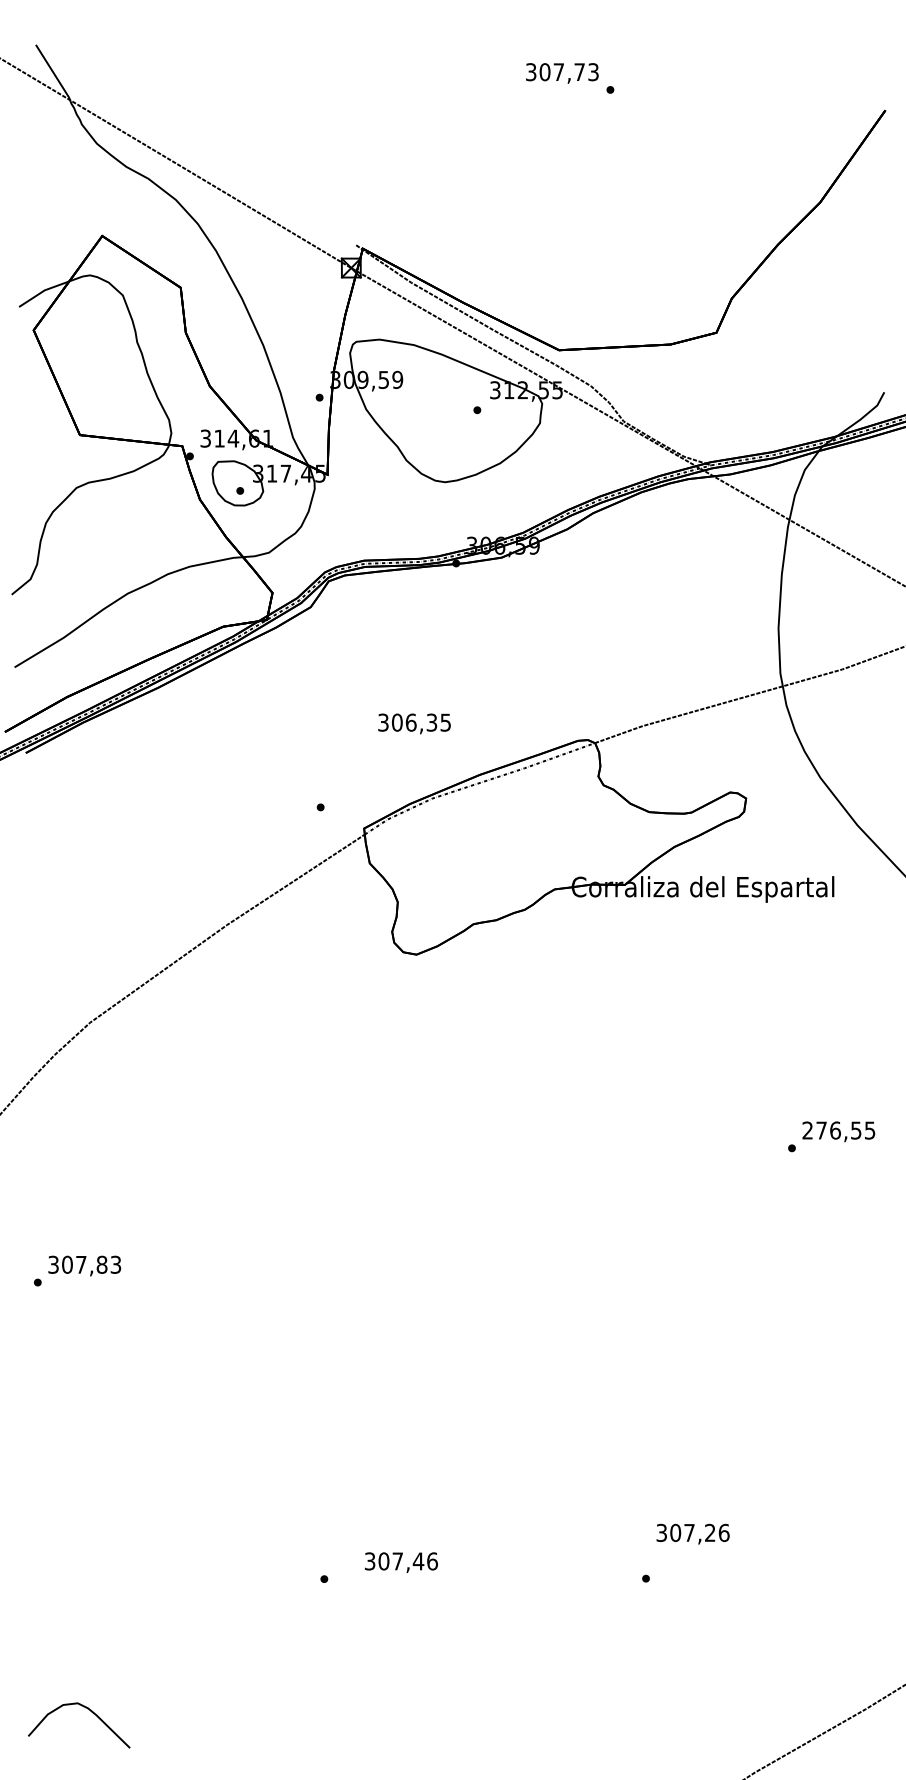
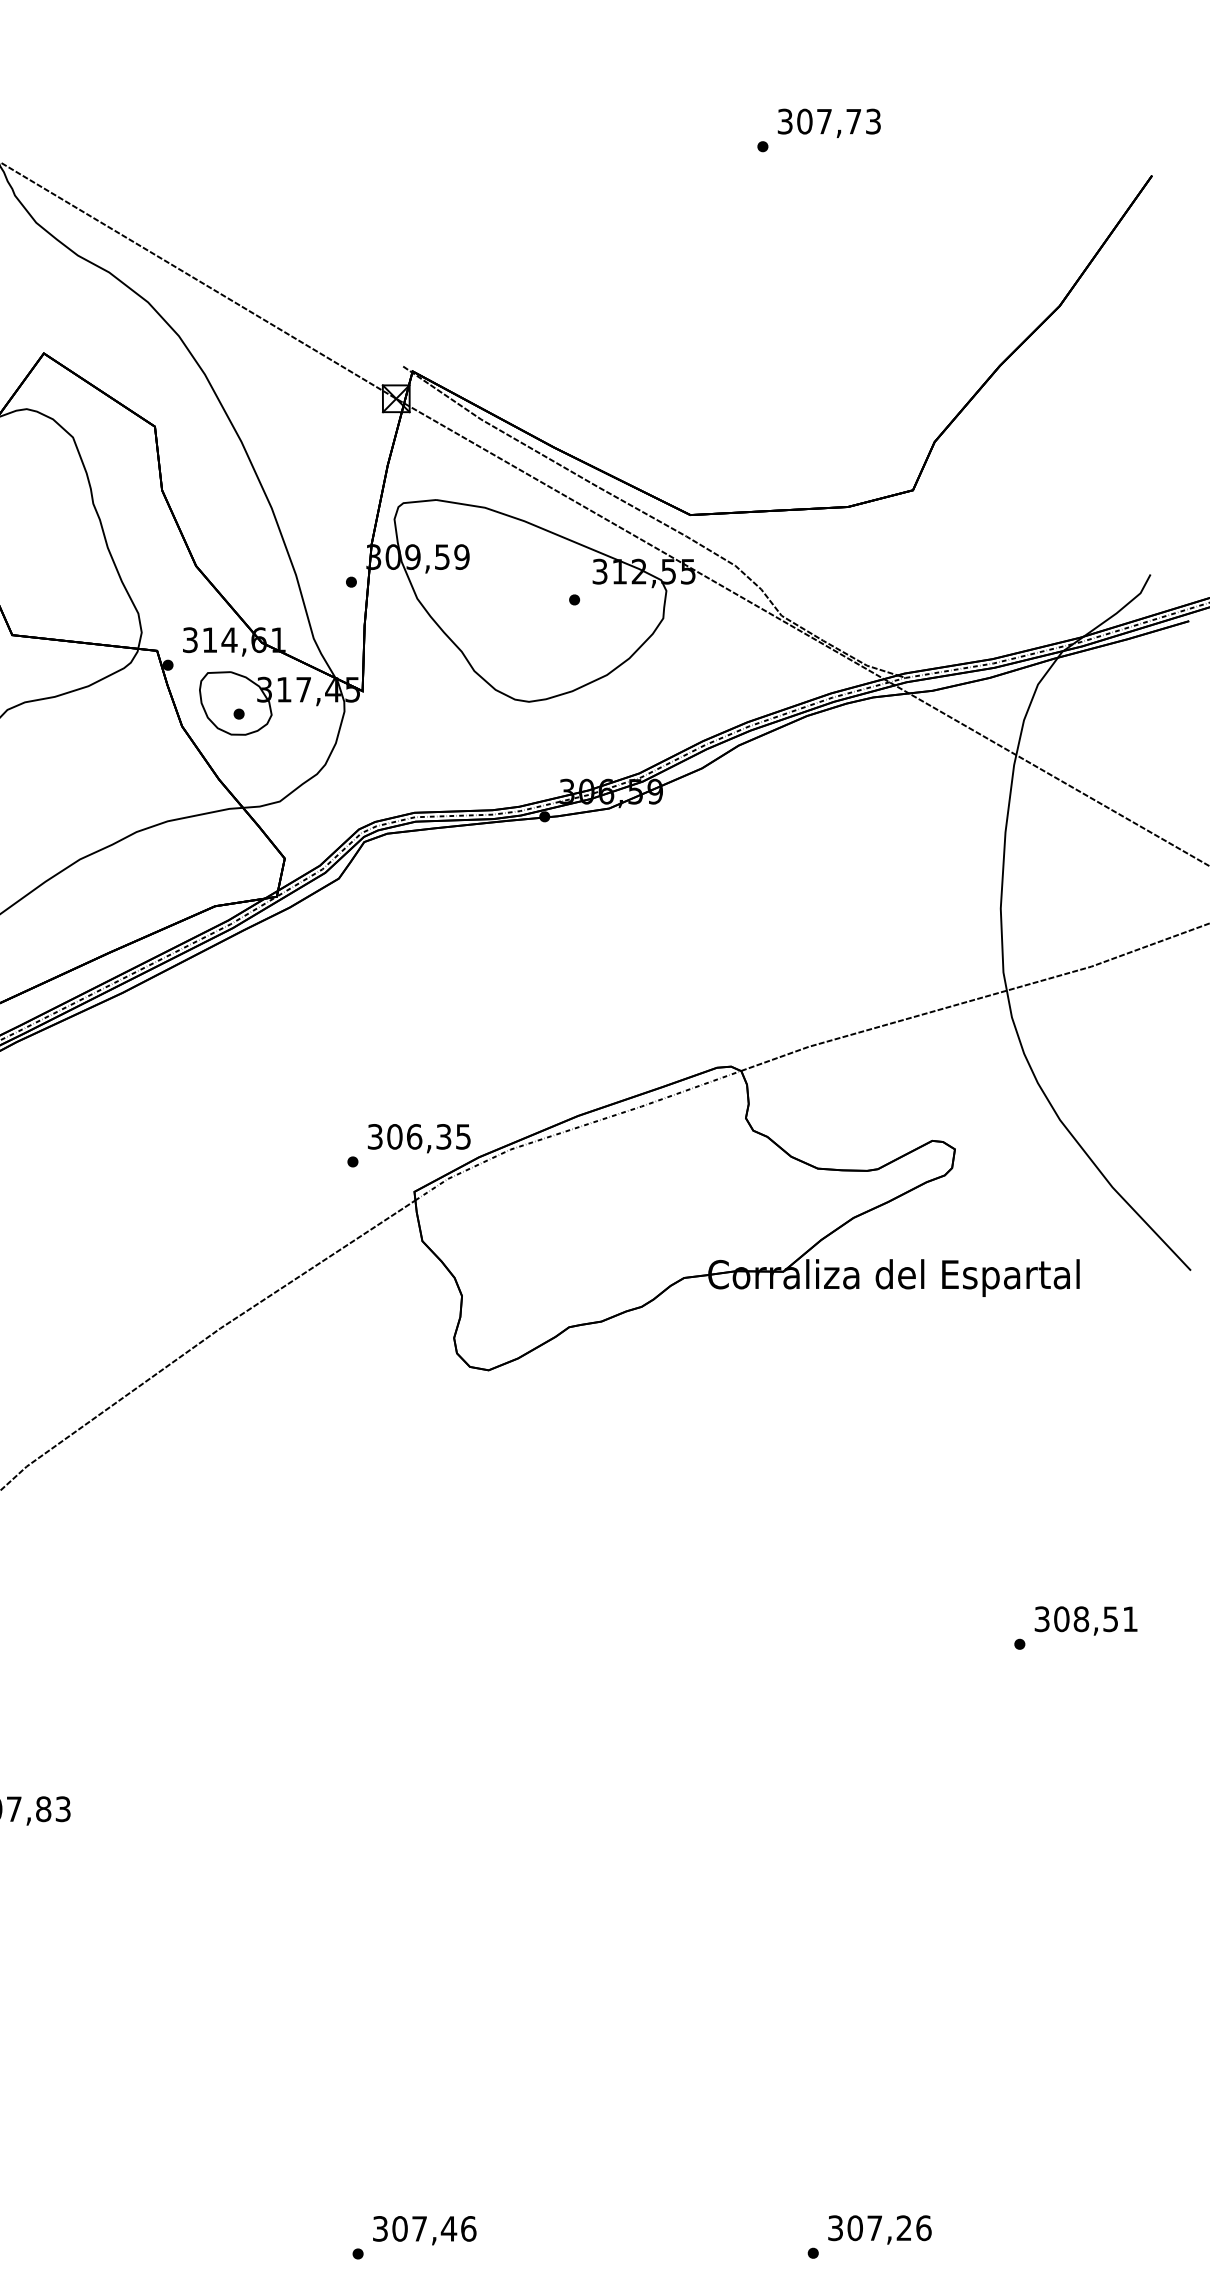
text: (562, 73) -> (829, 123), moved
text: (414, 723) -> (419, 1138), moved
text: (838, 1130) -> (1085, 1619), 276,55 -> 308,51
text: (692, 1533) -> (879, 2228), moved
text: (401, 1562) -> (424, 2230), moved

